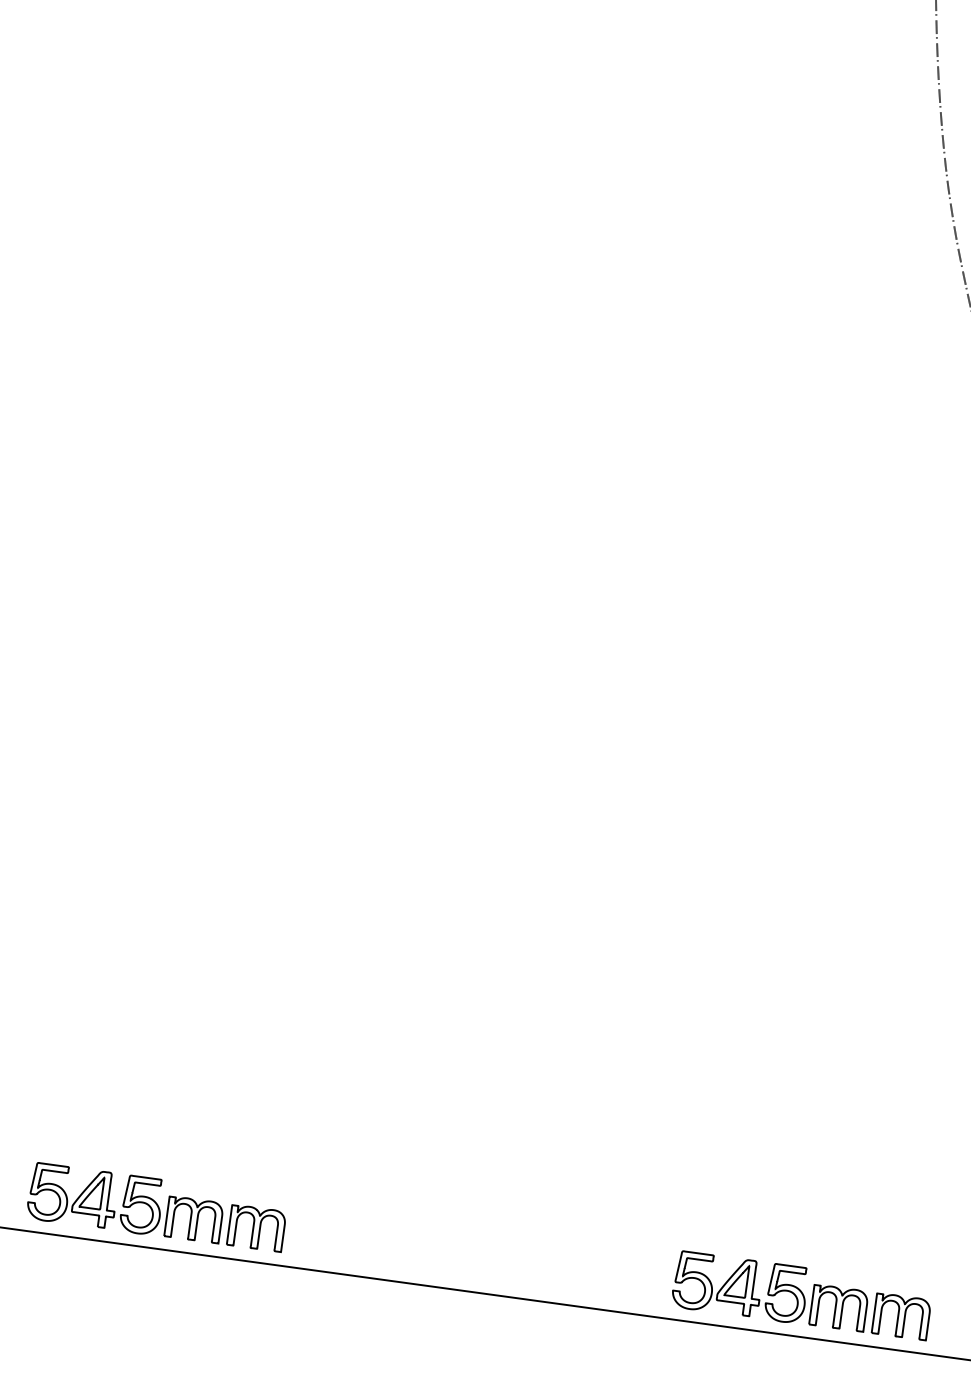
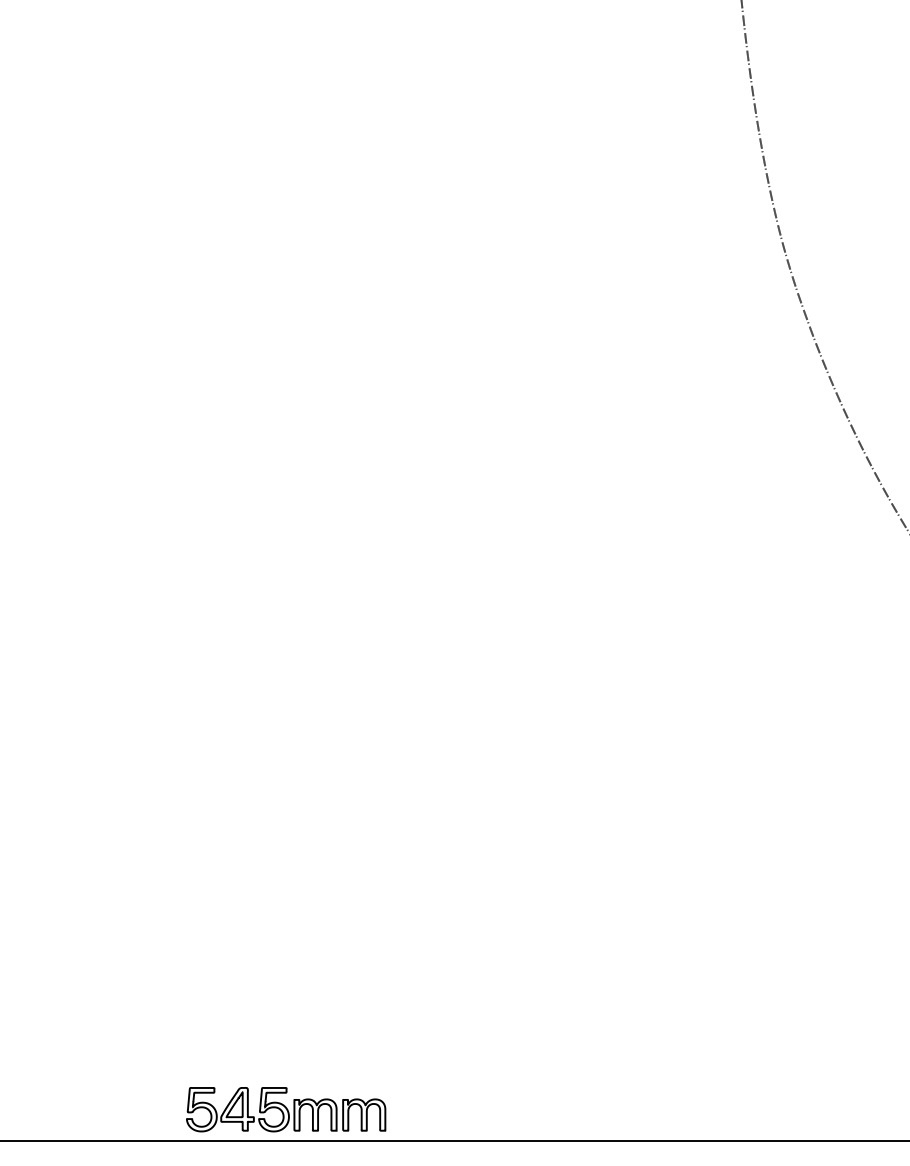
part: (802, 1295) -> (788, 1109), removed

